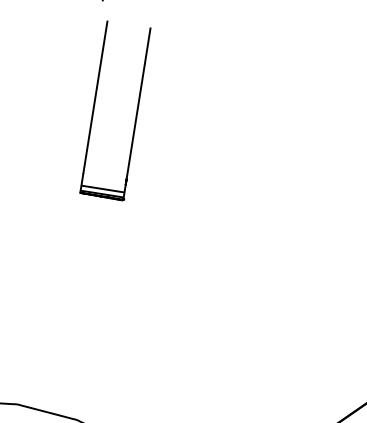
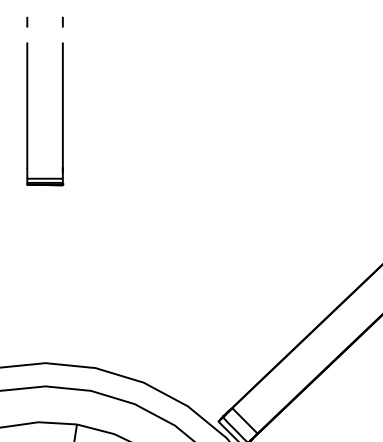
part: (95, 108) -> (28, 114), moved

